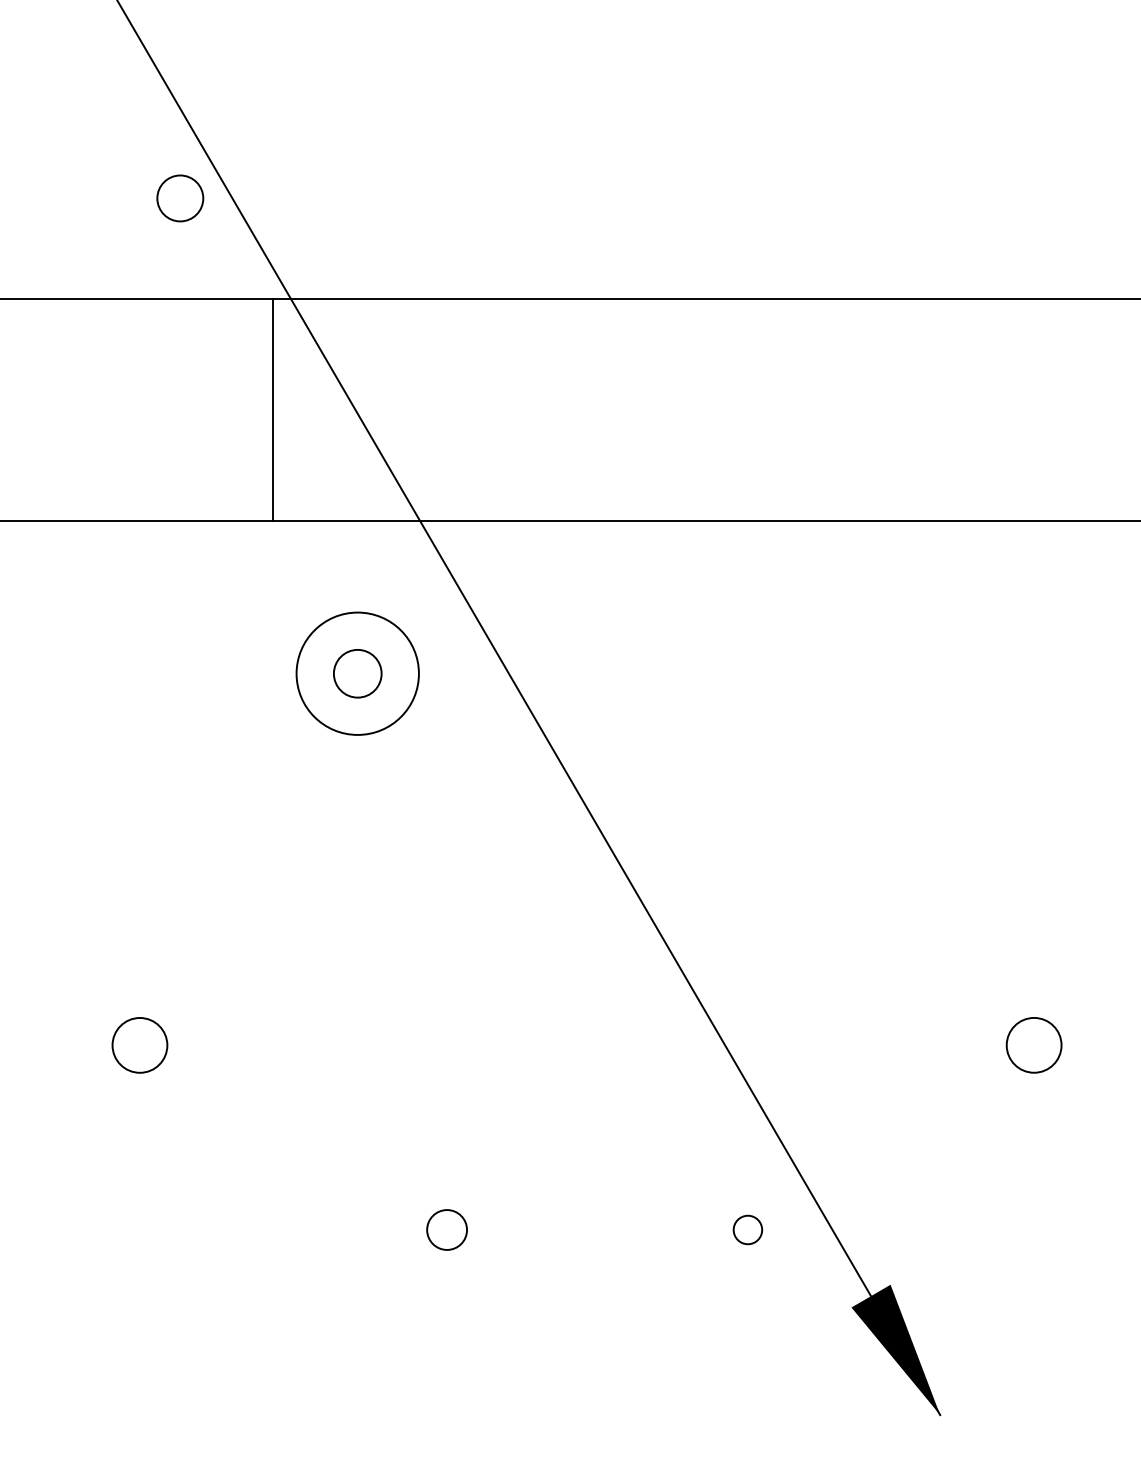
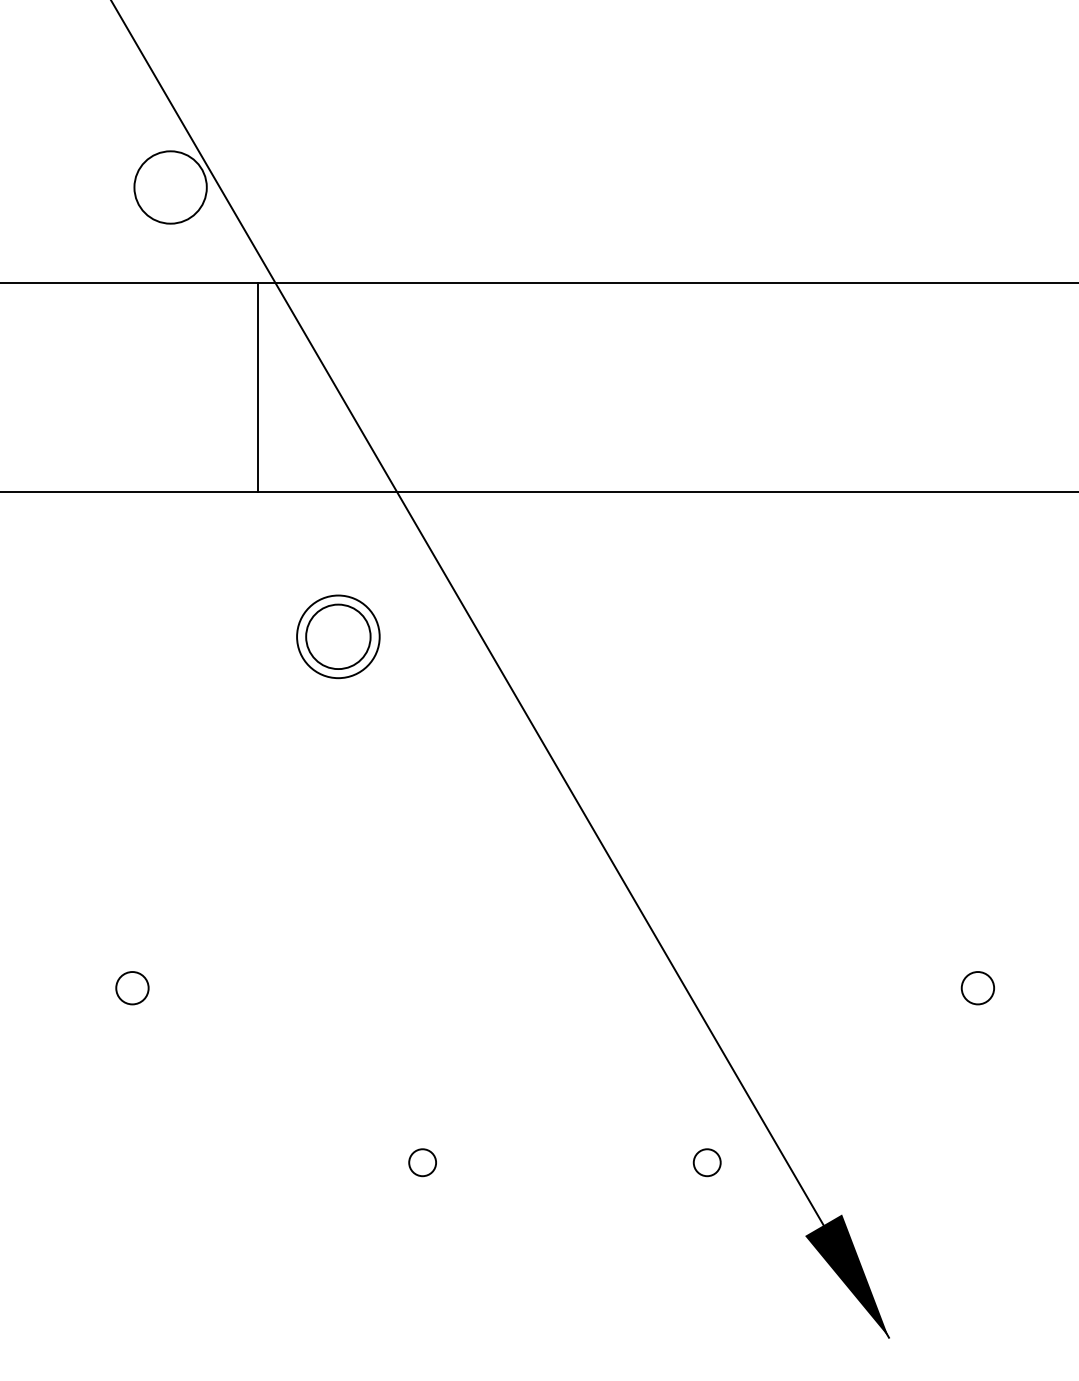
circle: (180, 198) -> (170, 187), size x1.67
circle: (357, 673) -> (338, 636), size x0.71
circle: (357, 673) -> (338, 636), size x1.43
circle: (139, 1045) -> (132, 988), size x0.62
circle: (1034, 1045) -> (978, 988), size x0.62
circle: (446, 1229) -> (422, 1162), size x0.71

